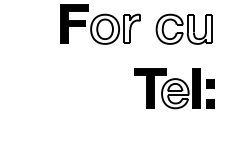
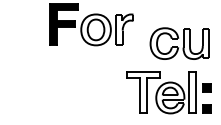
part: (183, 28) -> (178, 42), moved
fill: (149, 88) -> (143, 92), removed
fill: (196, 88) -> (192, 92), removed

